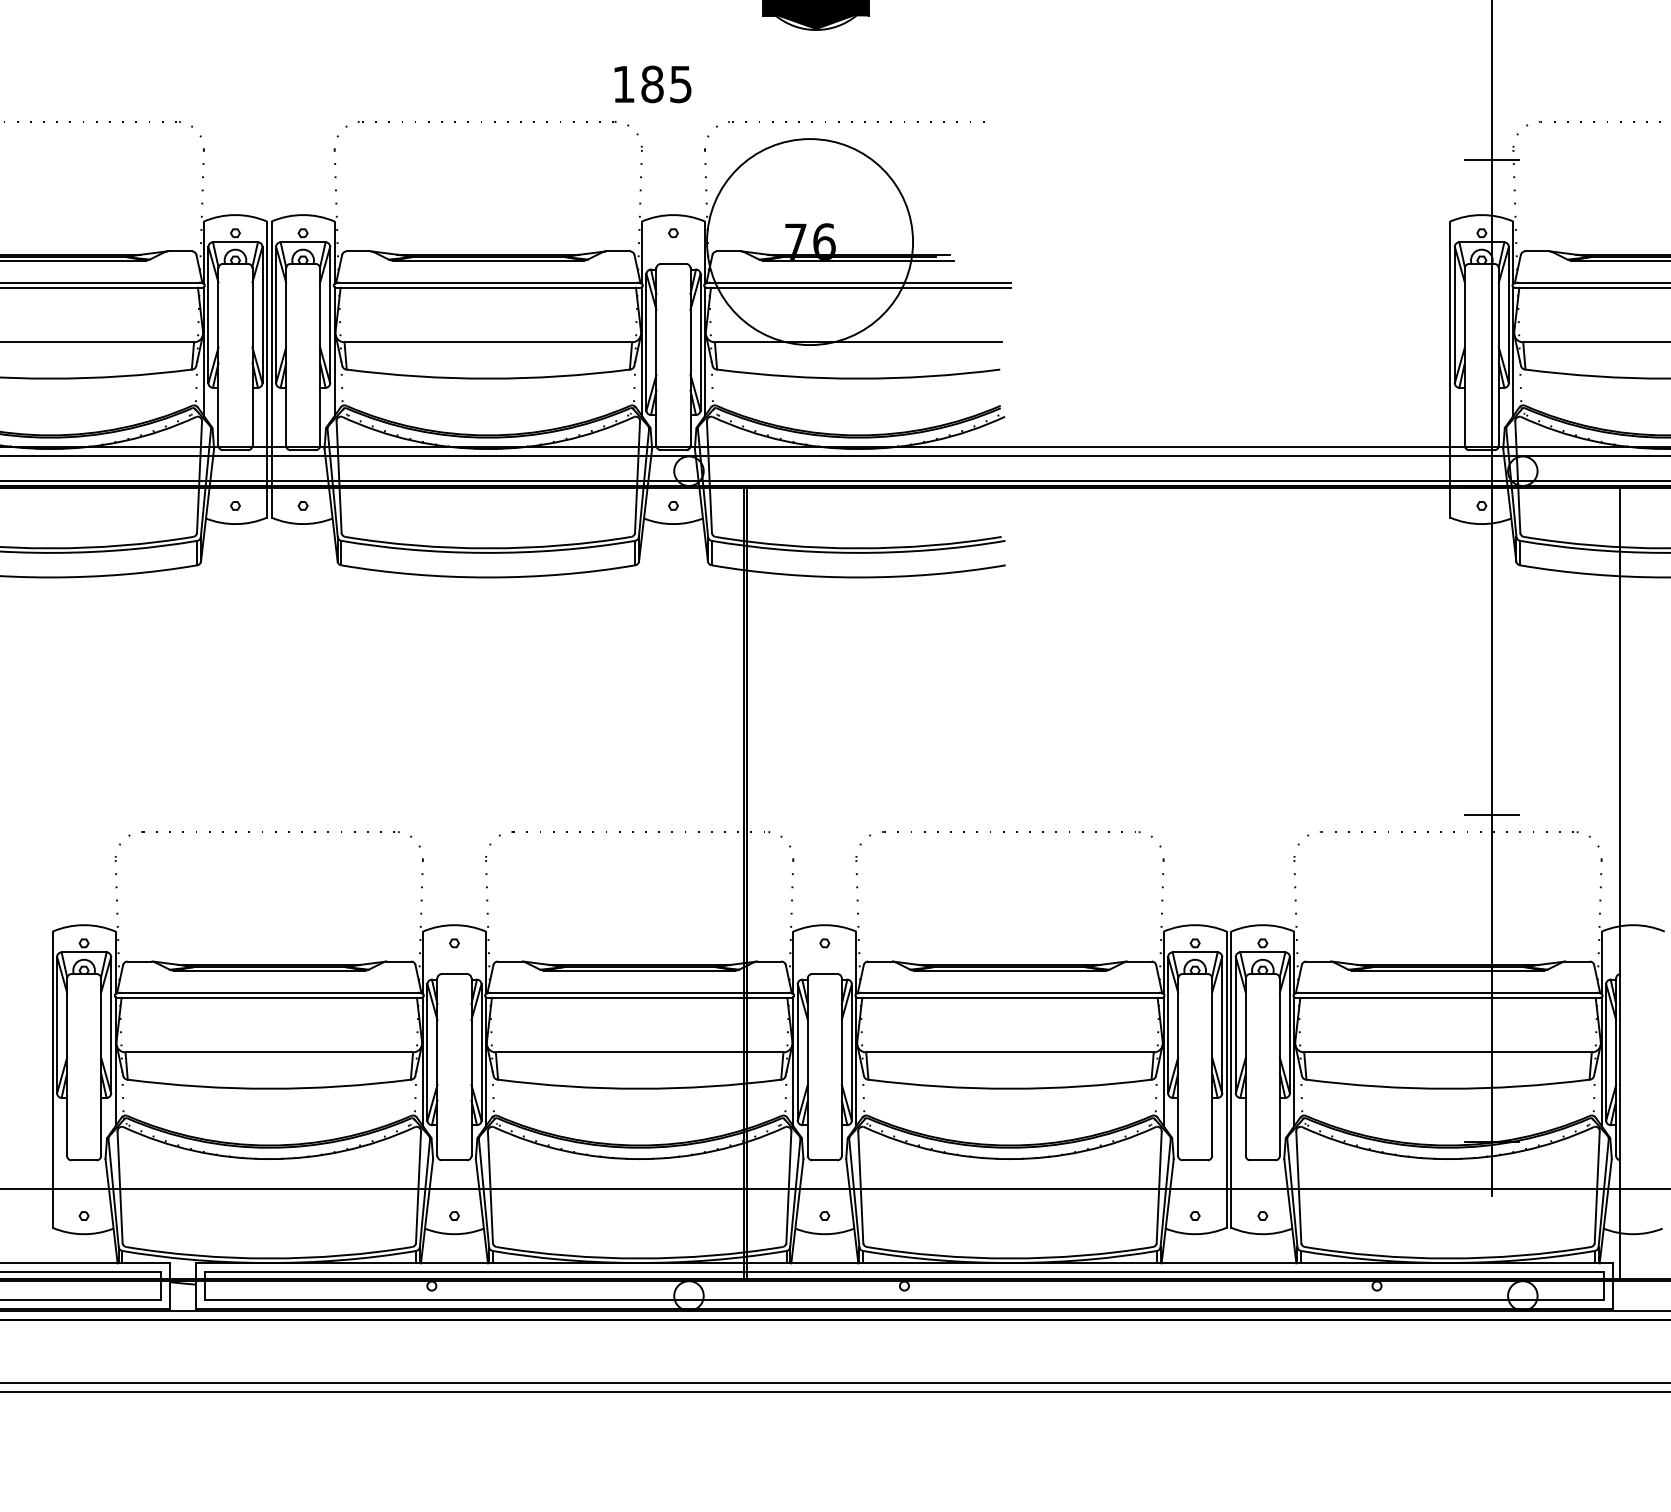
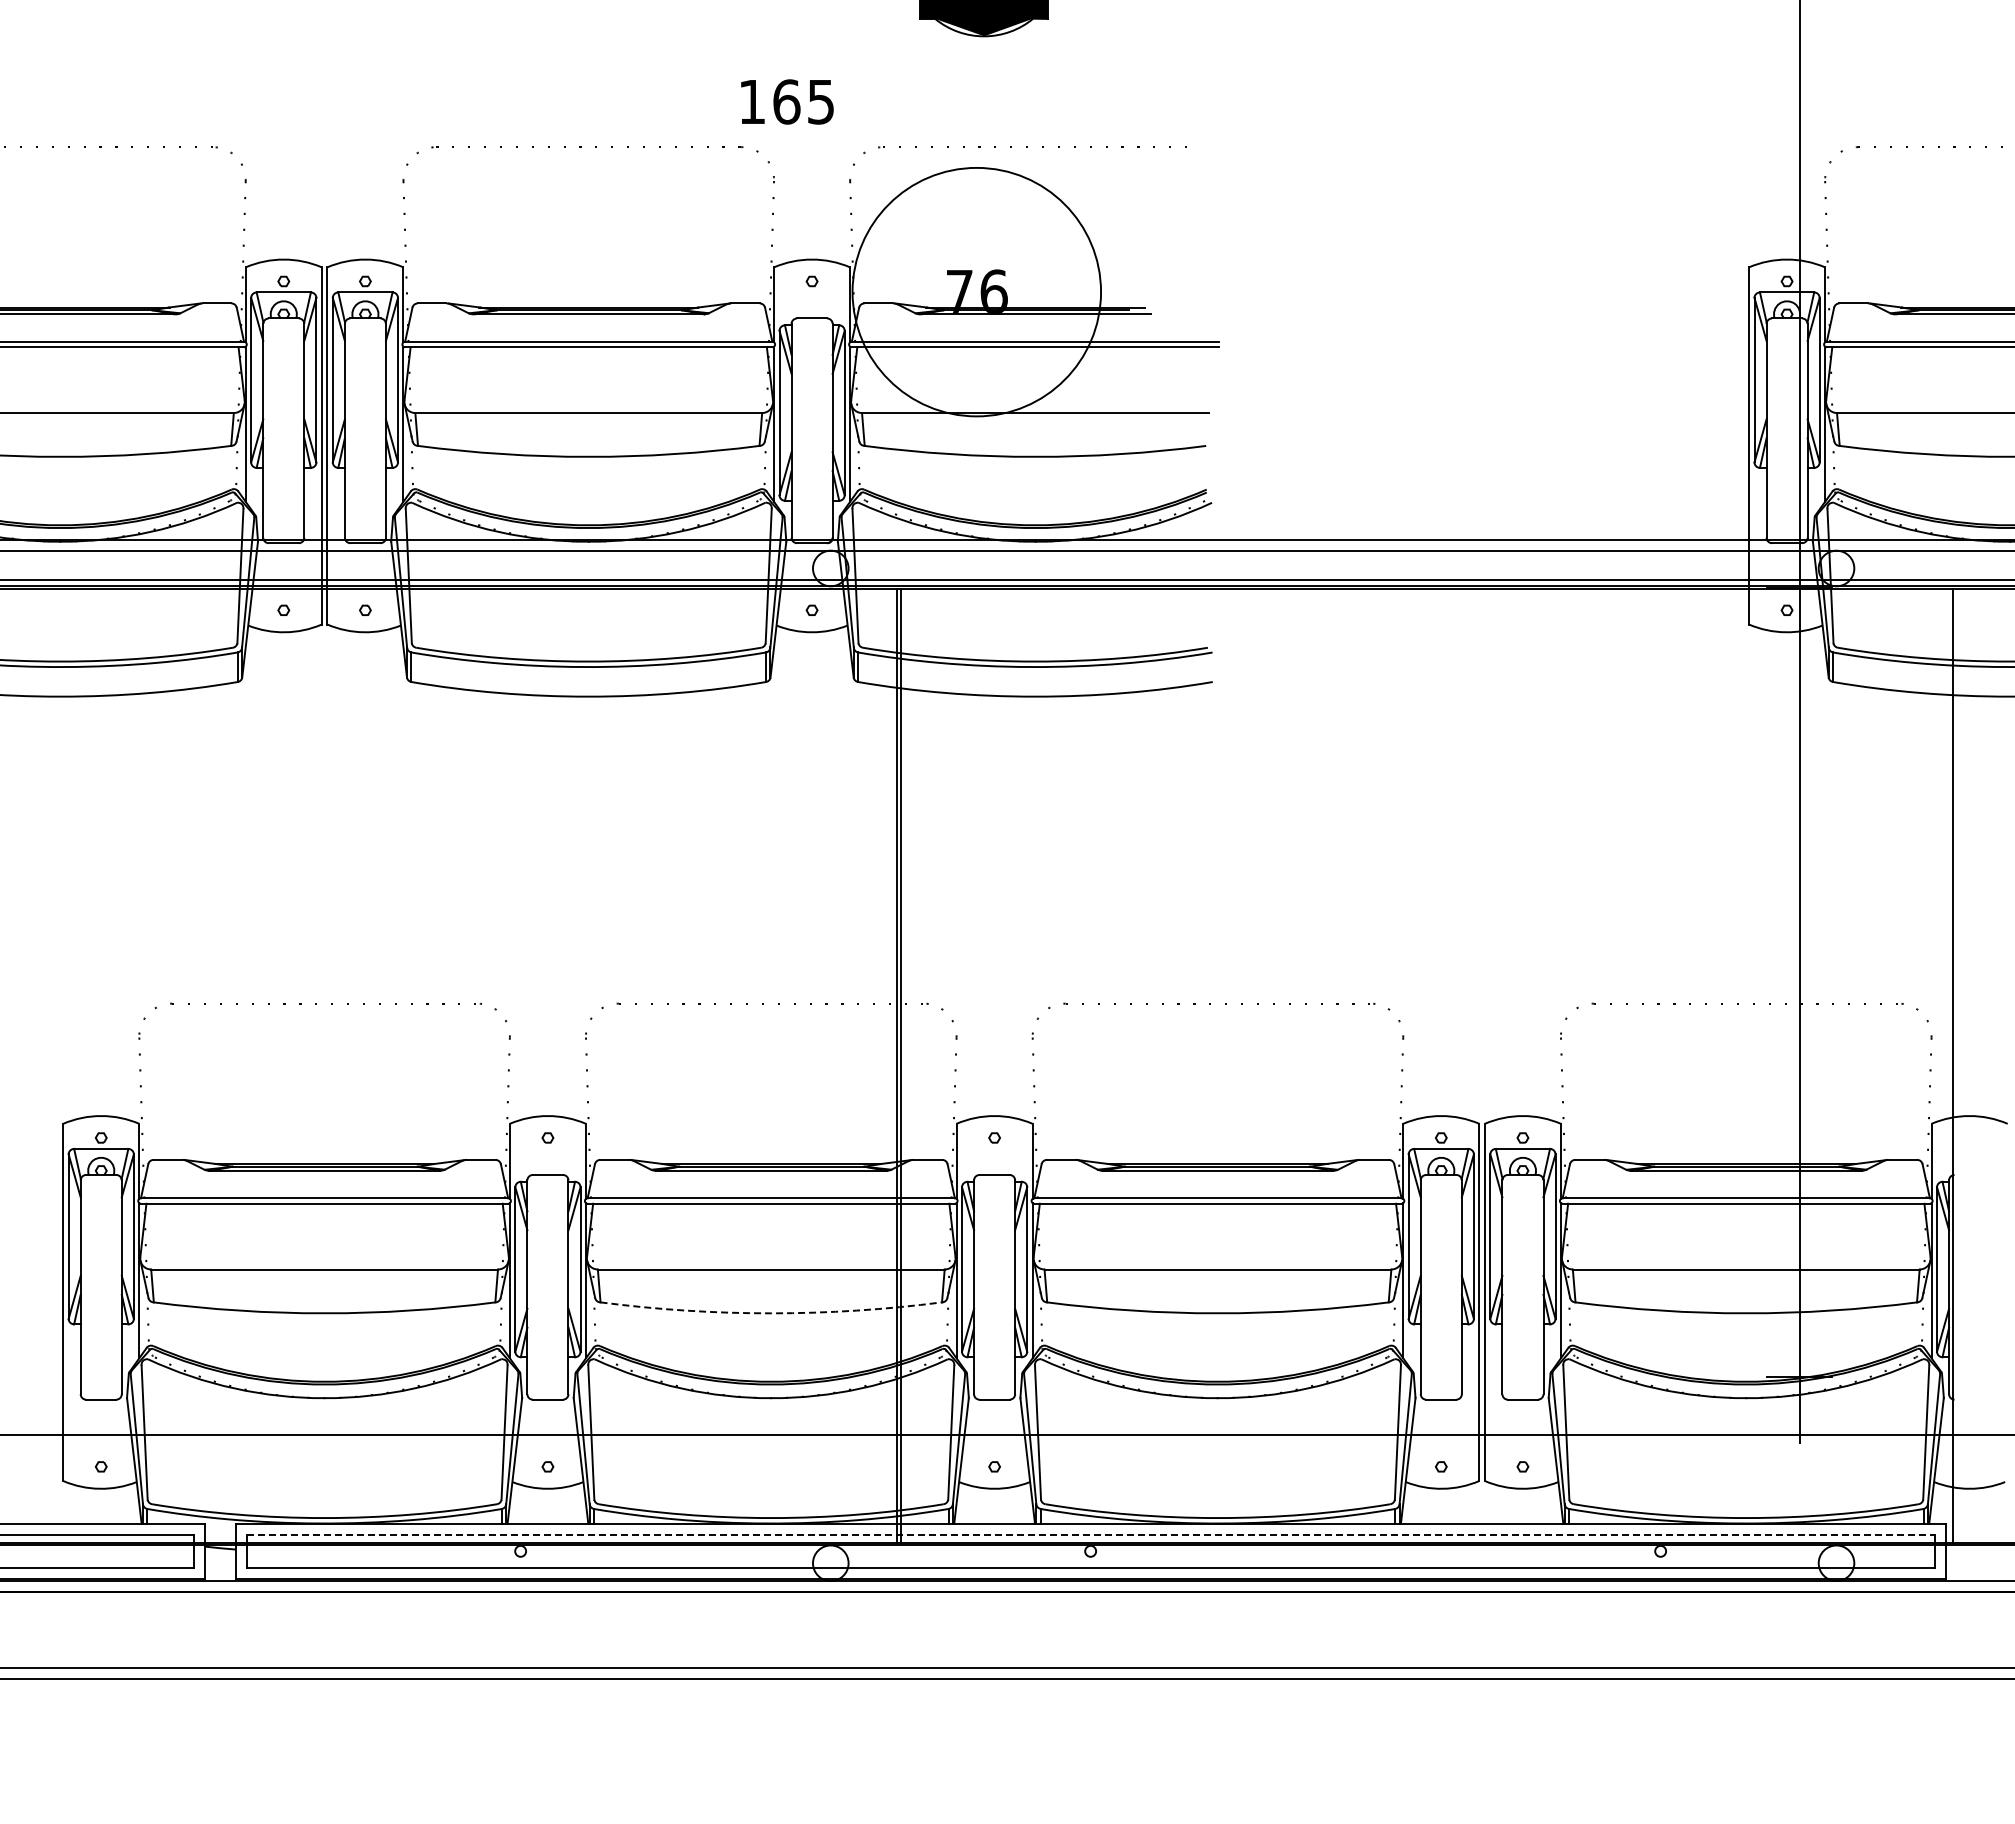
text: (652, 84) -> (786, 101), 185 -> 165
line: (1492, 160) -> (1799, 193), removed
line: (1492, 814) -> (1799, 982), removed
arc: (639, 1088) -> (771, 1313), solid -> dashed
line: (905, 1272) -> (1091, 1534), solid -> dashed

